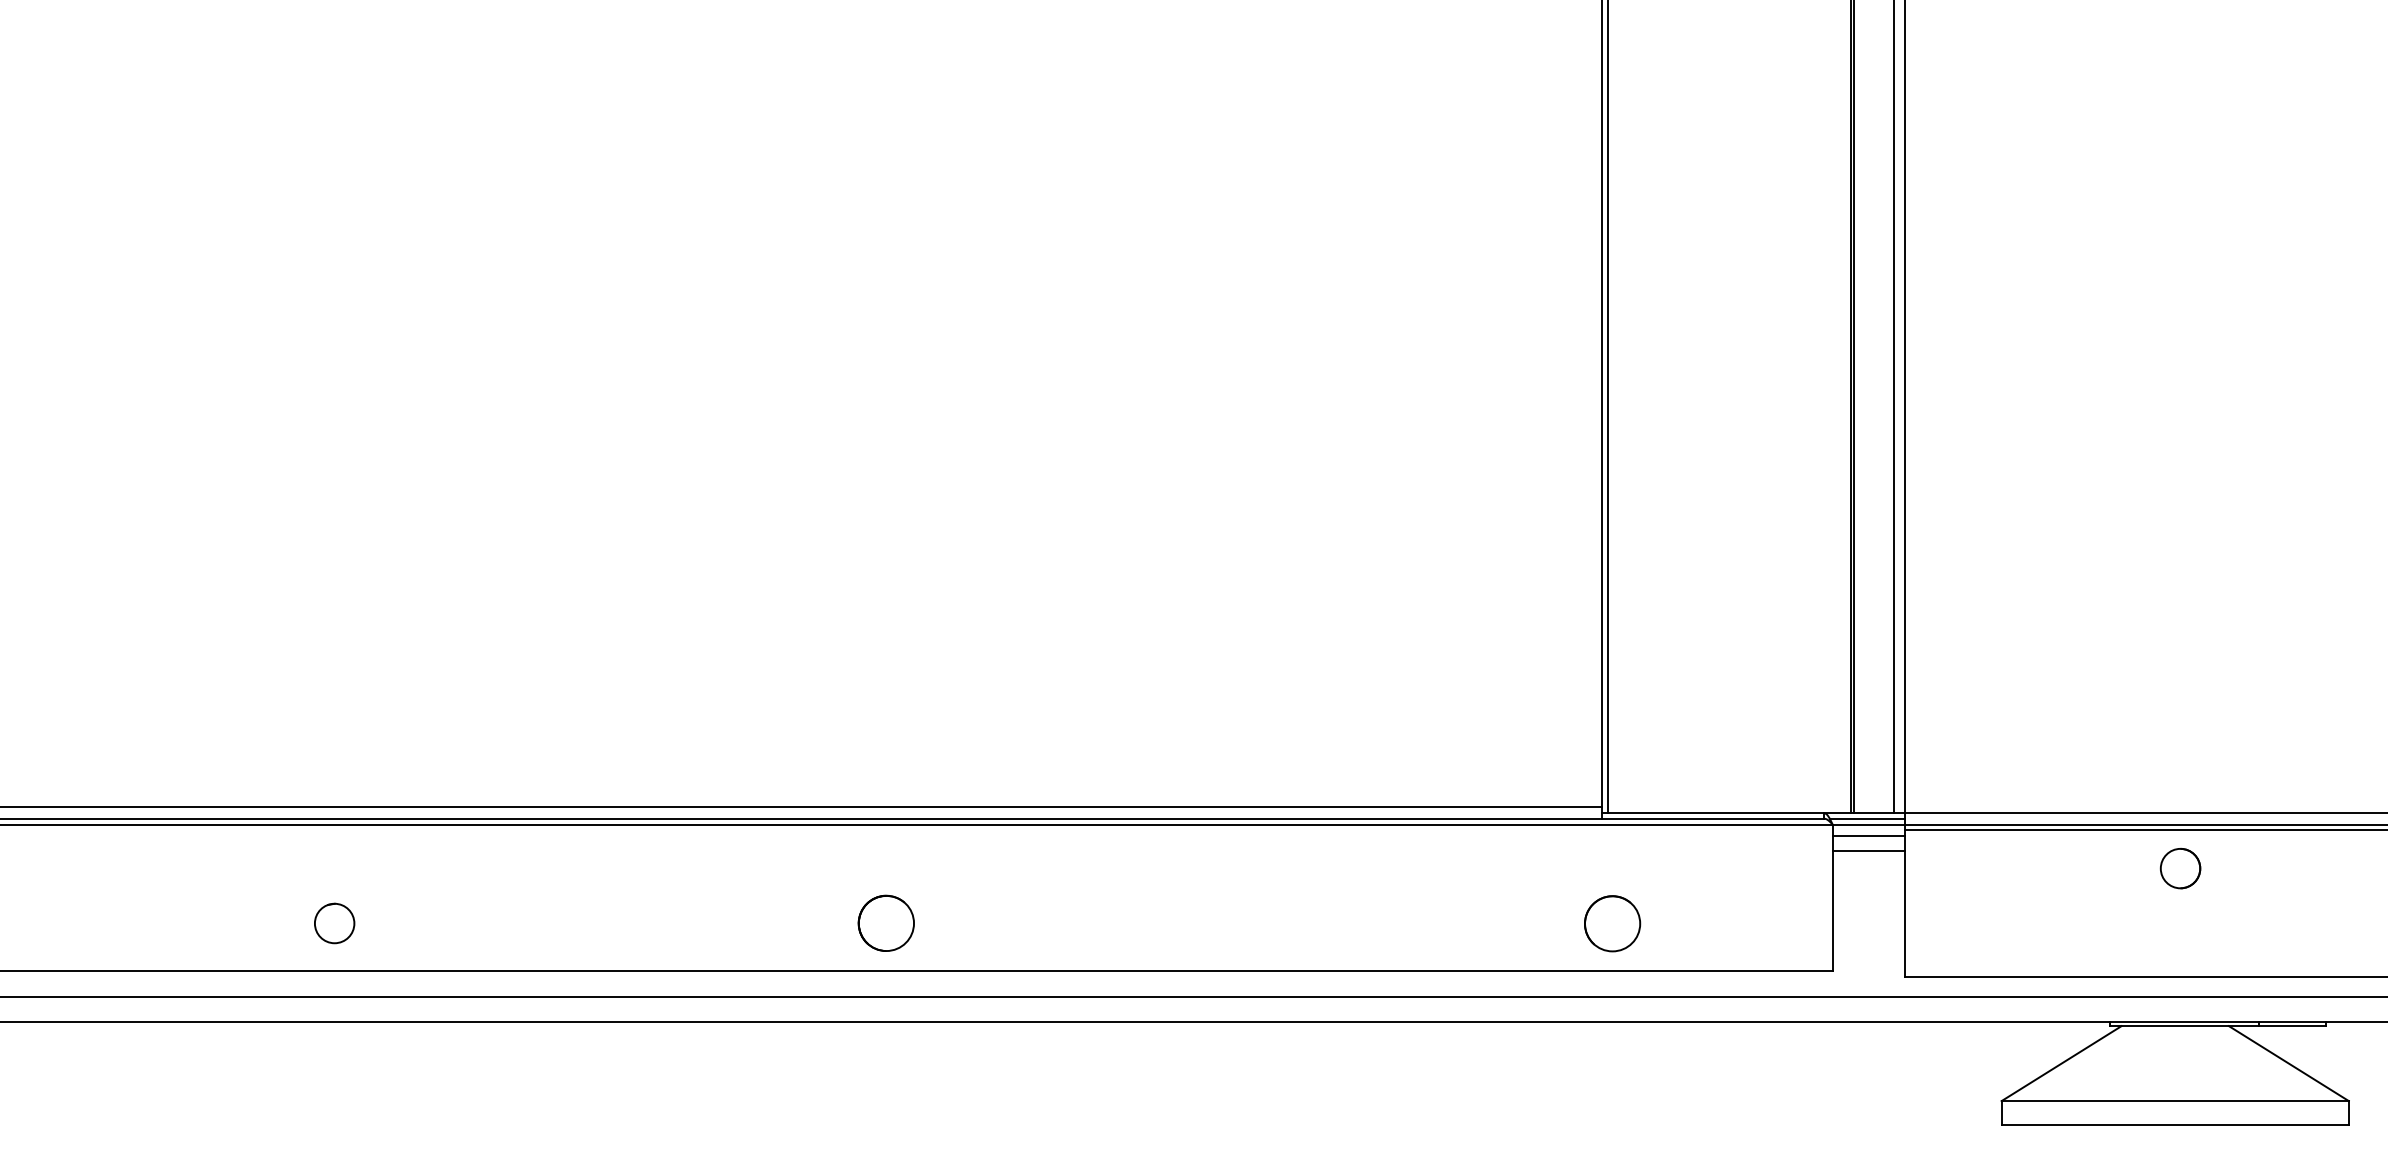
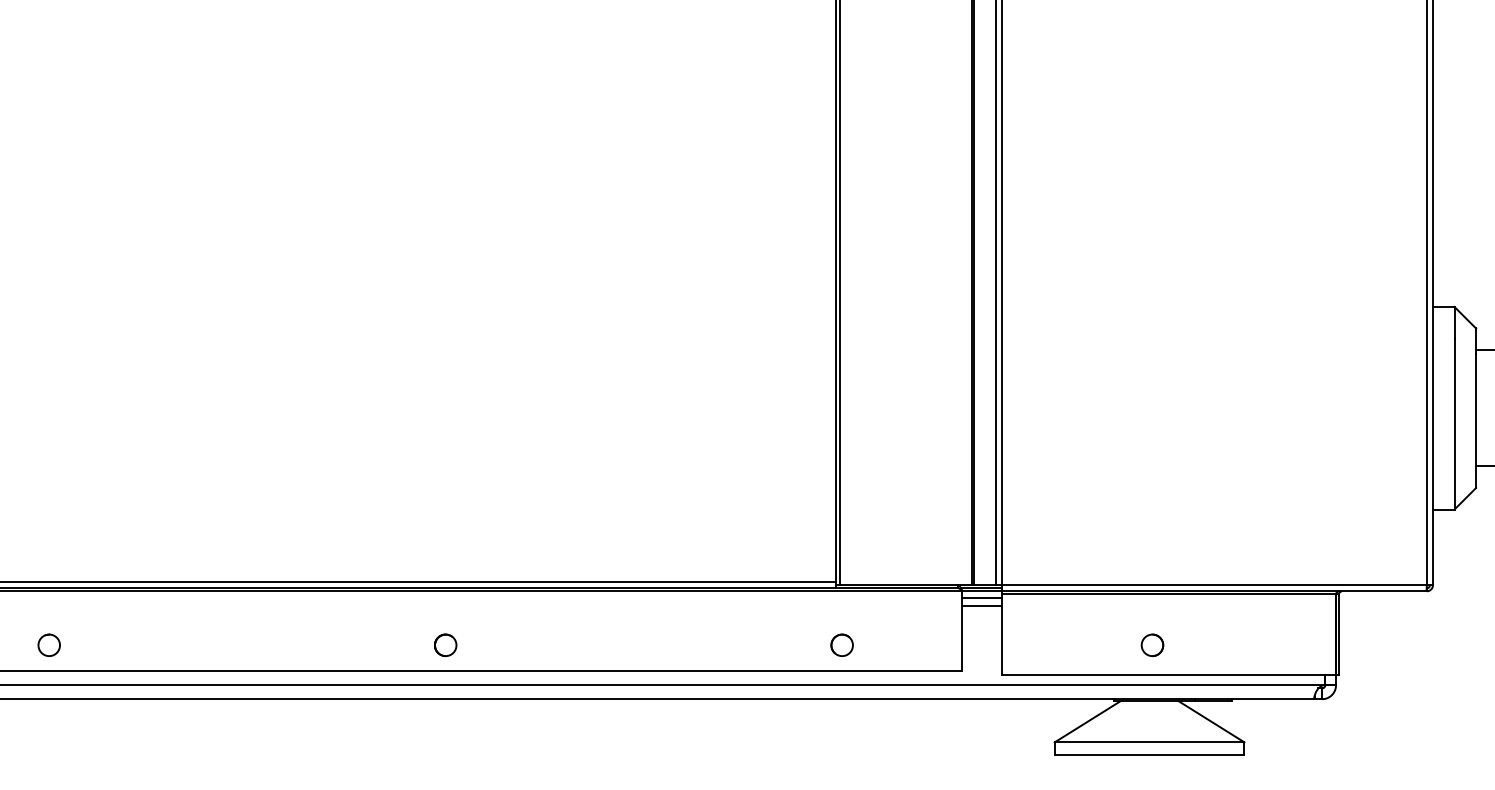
part: (2180, 867) -> (1152, 644), moved
circle: (333, 921) -> (48, 644), moved
circle: (1611, 921) -> (841, 644), size x0.71
part: (886, 923) -> (445, 645), size x0.71

